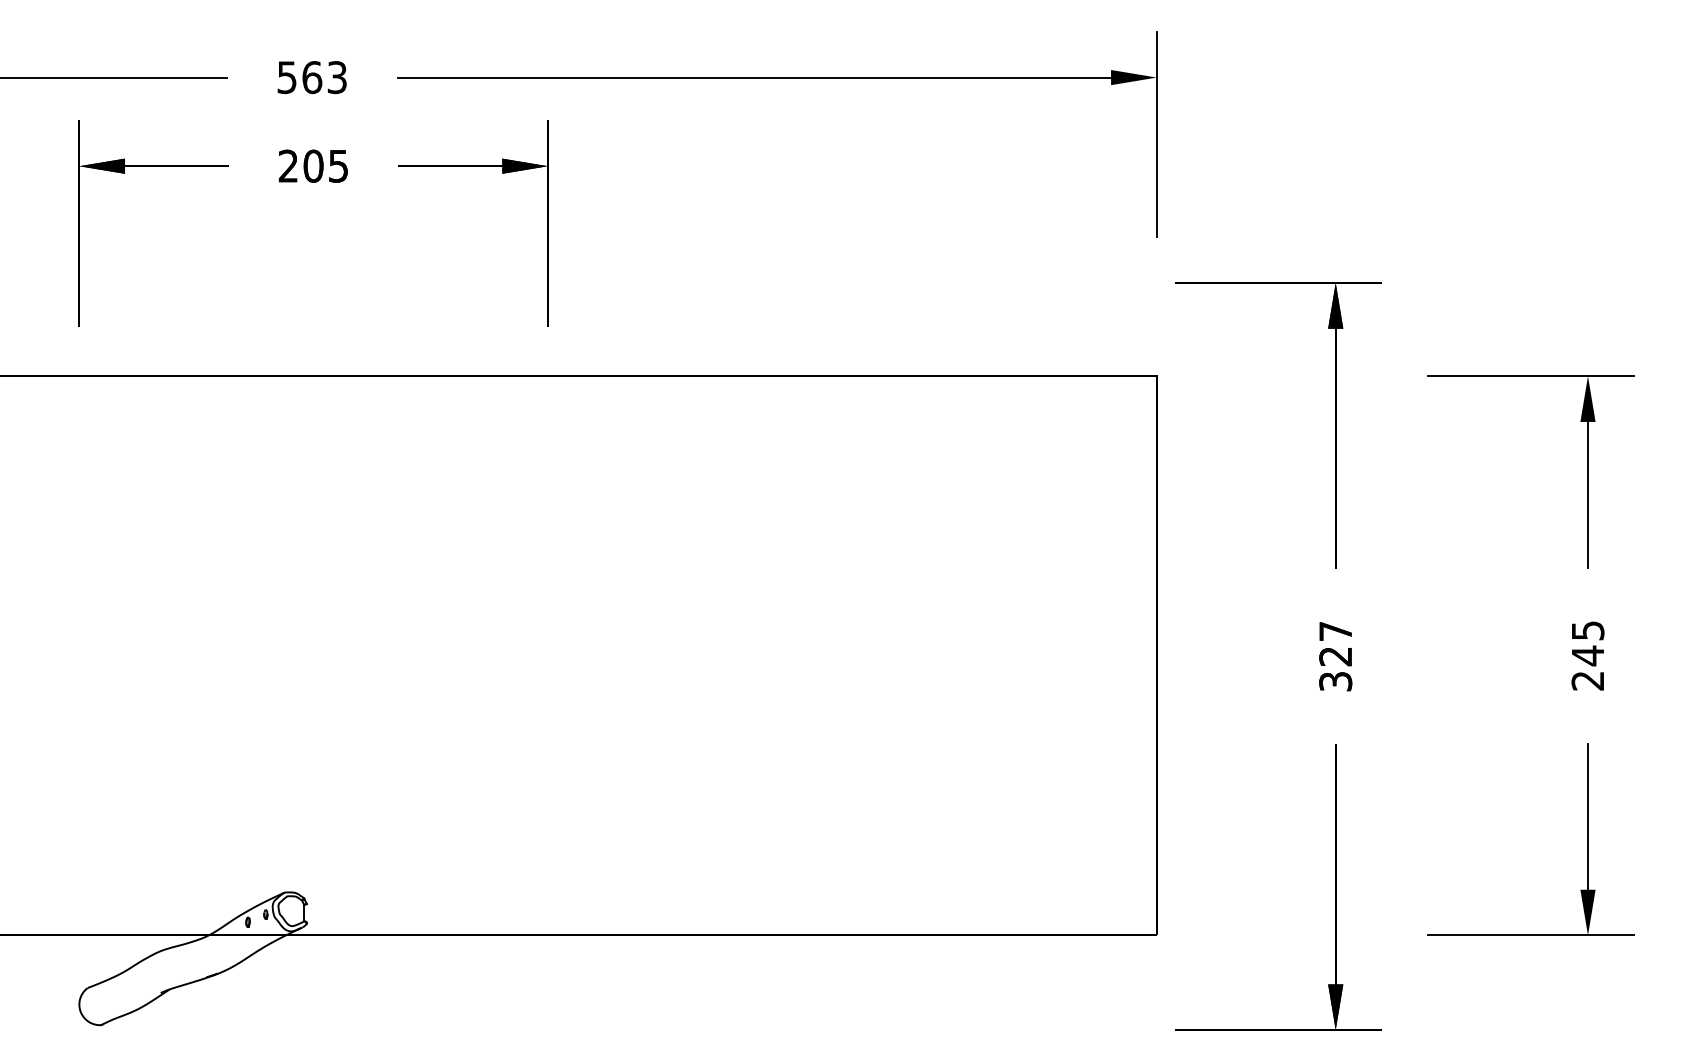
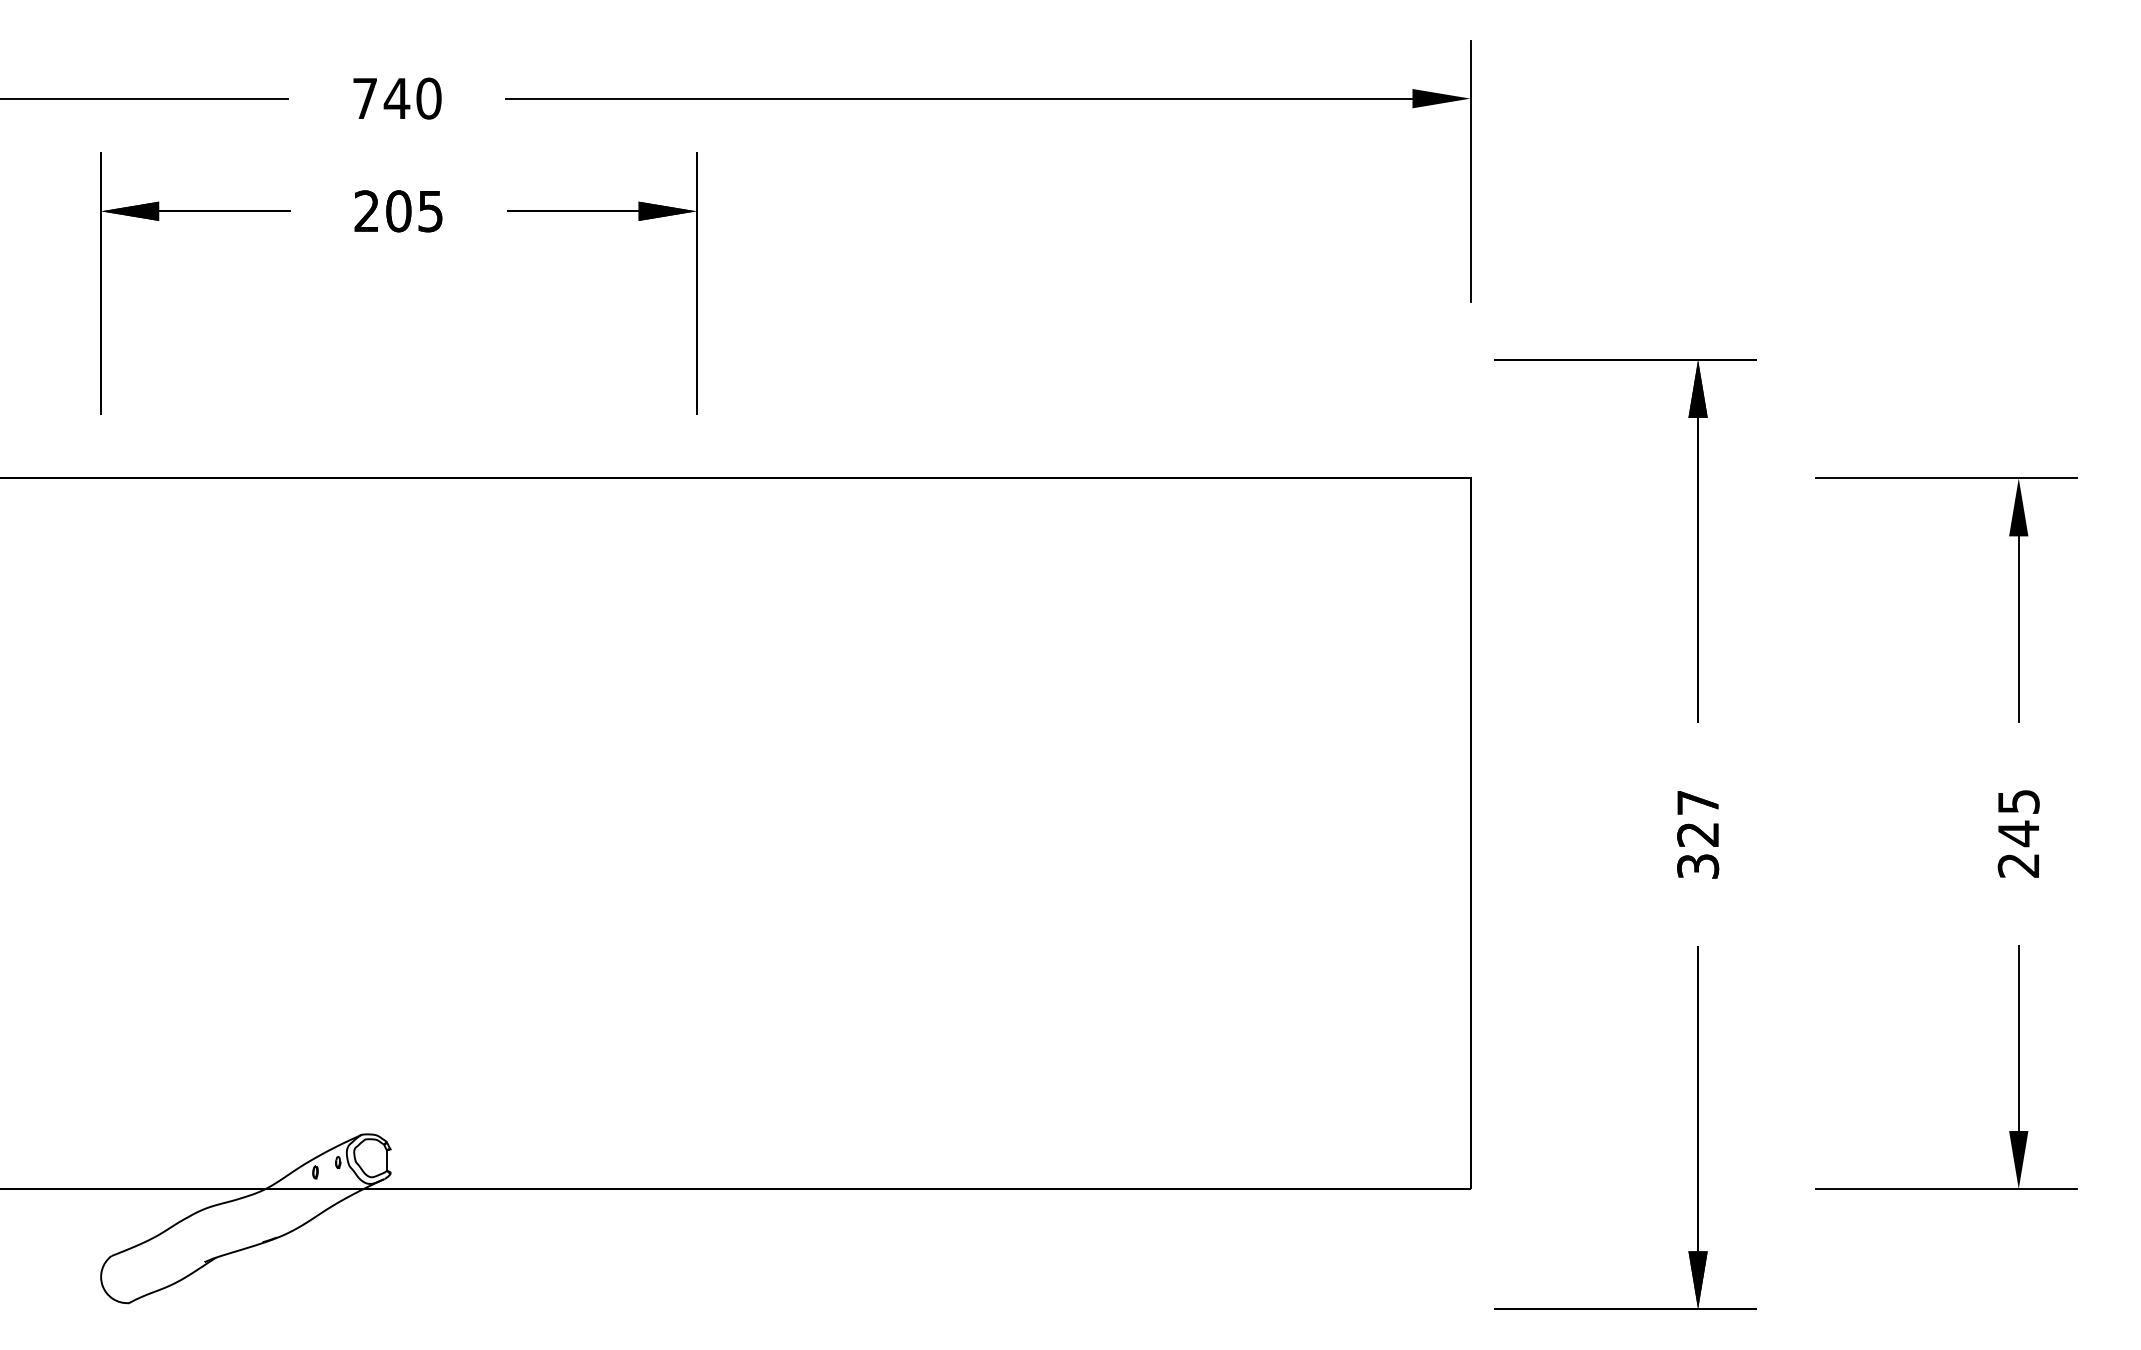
text: (312, 77) -> (397, 98), 563 -> 740

